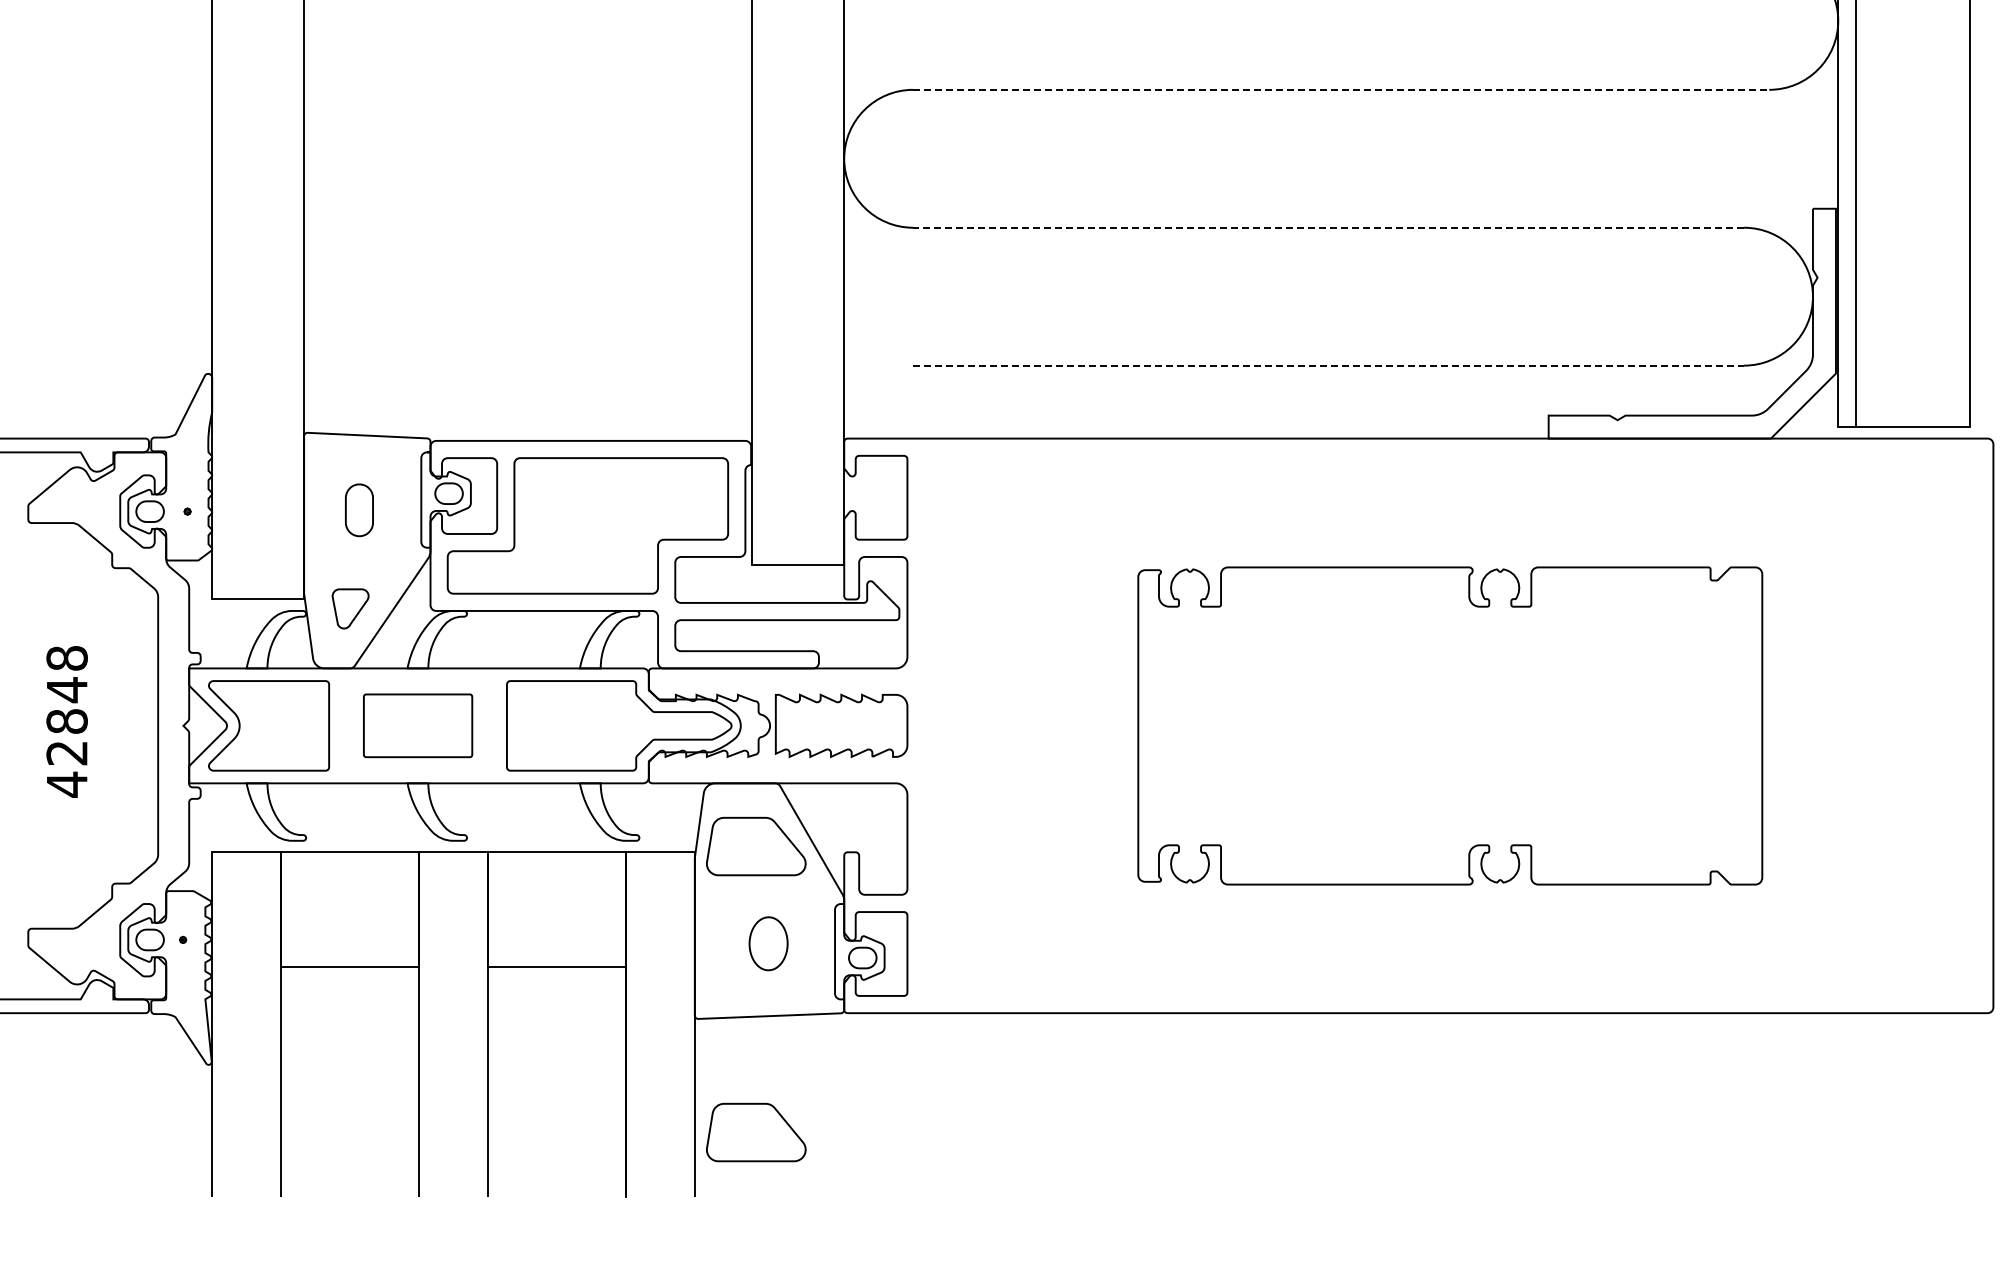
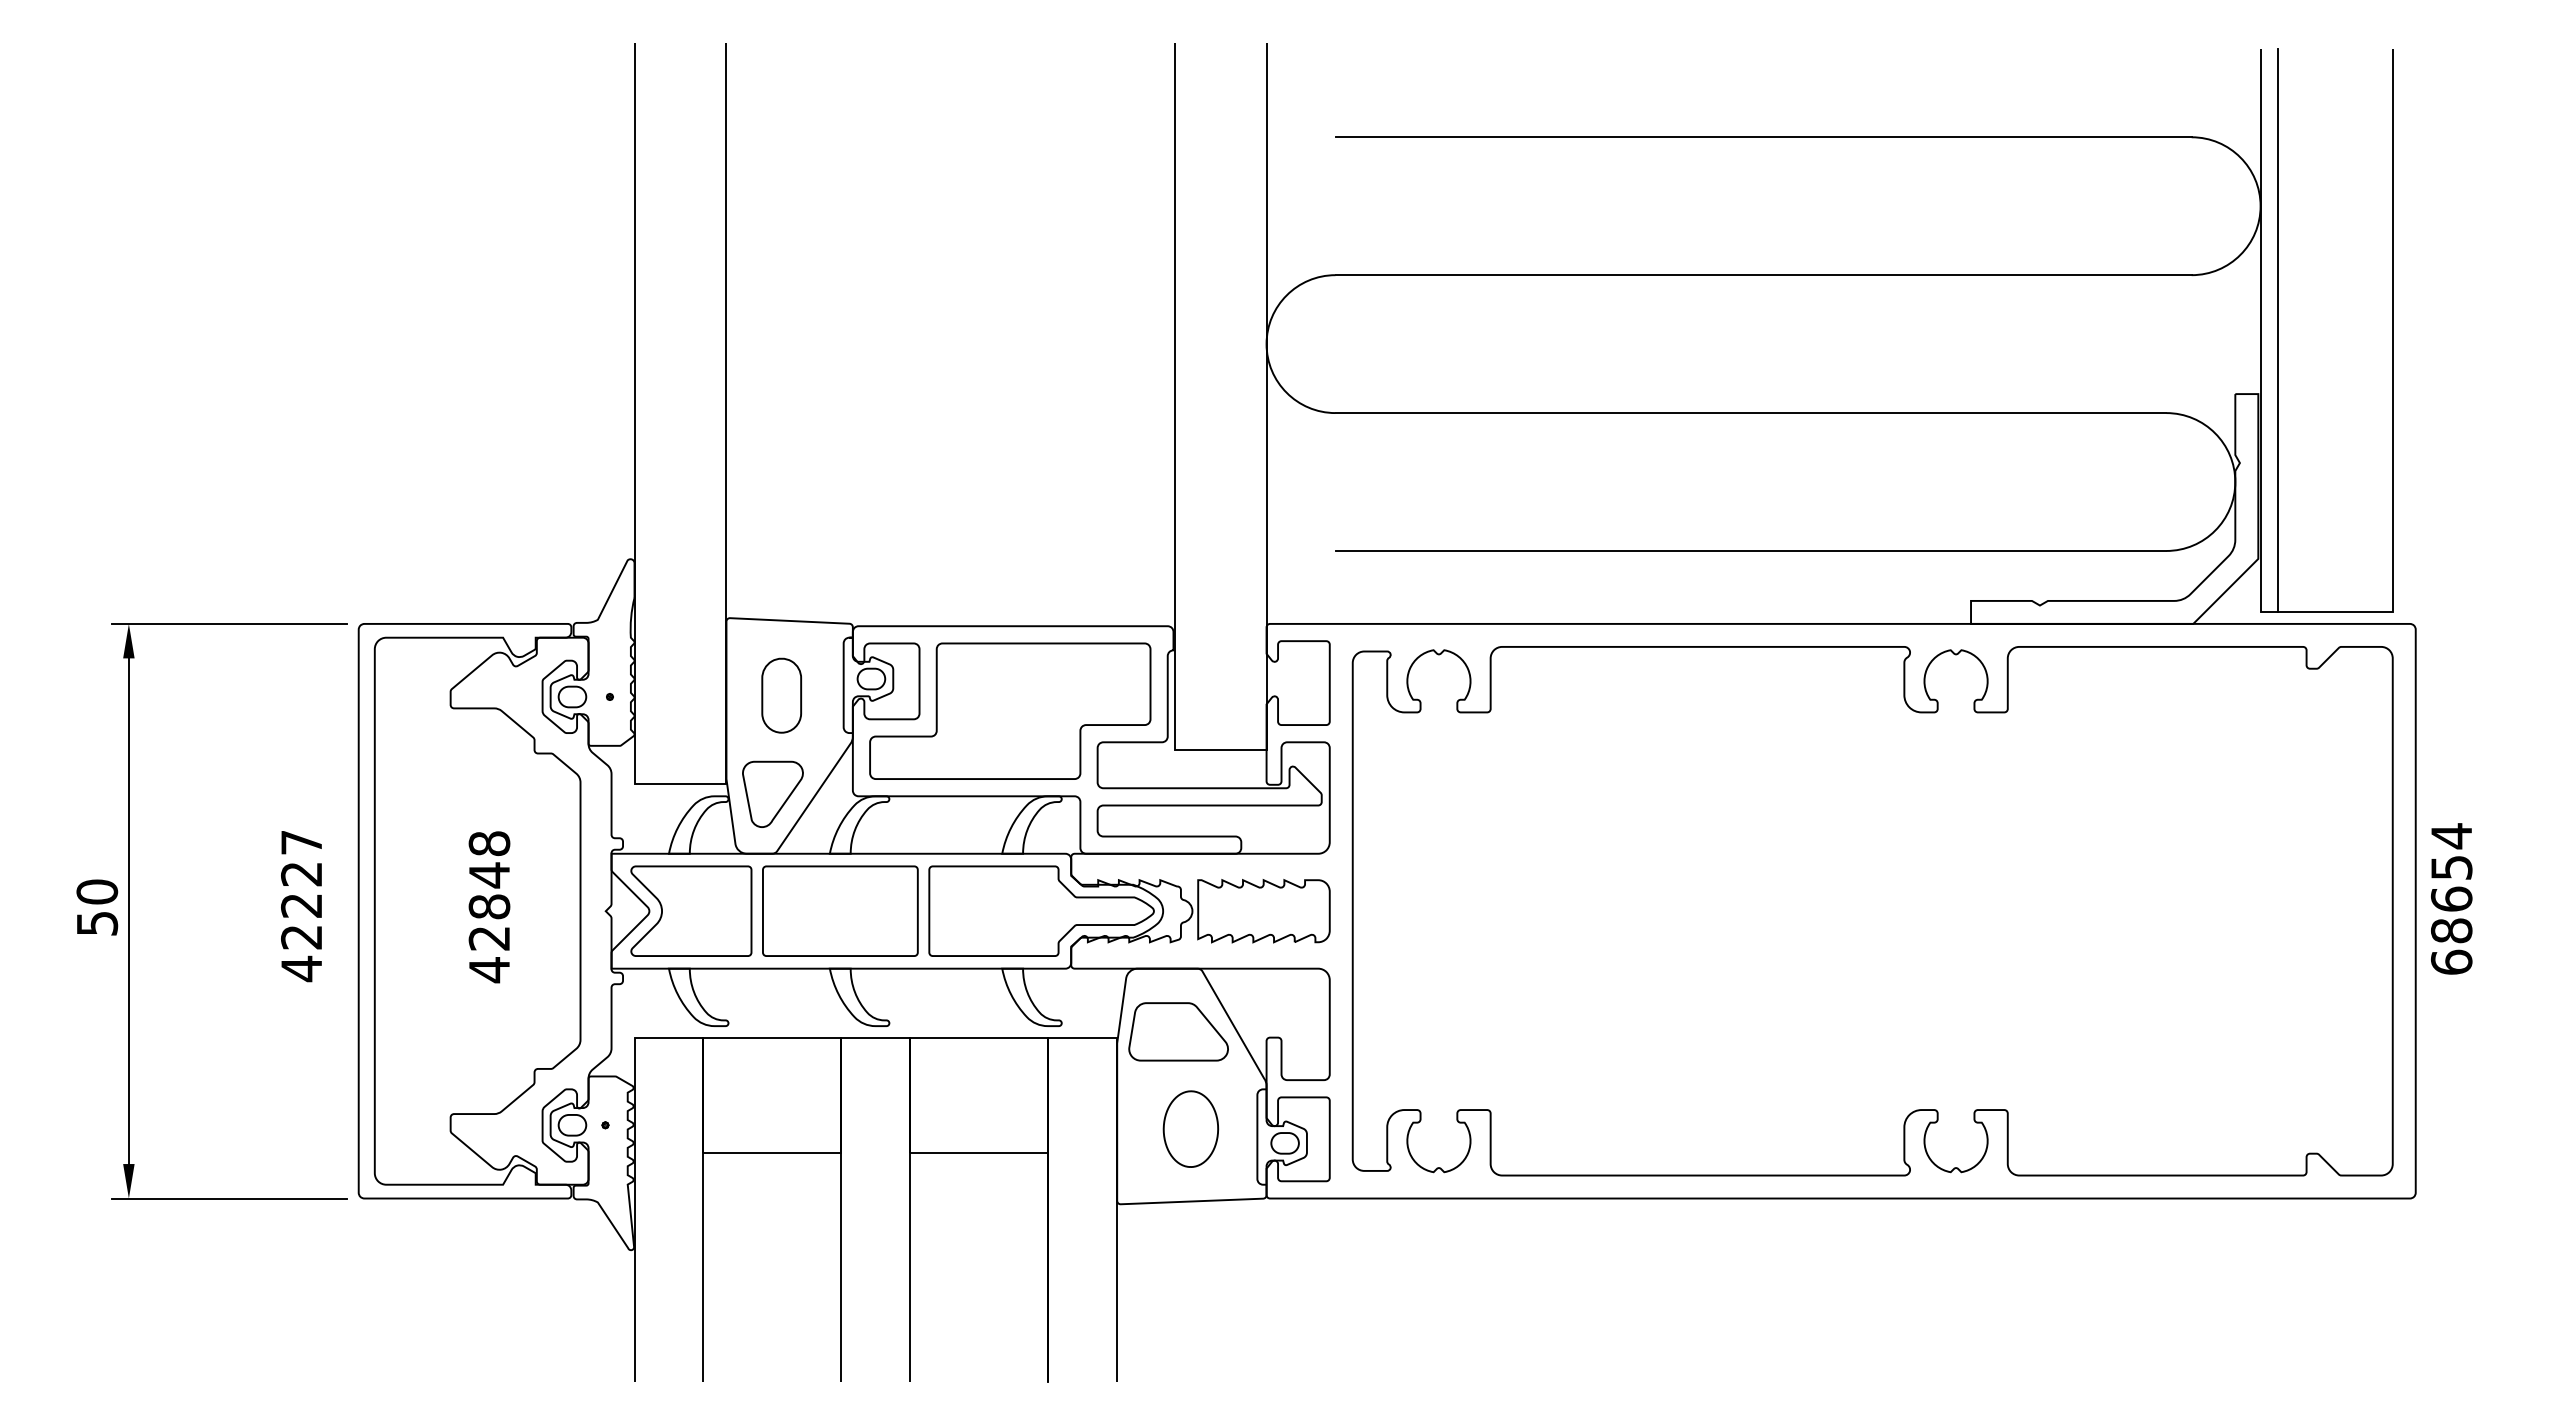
line: (1342, 90) -> (1764, 275), dashed -> solid
line: (1328, 228) -> (1750, 413), dashed -> solid
line: (1329, 365) -> (1751, 550), dashed -> solid
part: (359, 510) -> (781, 695), size x1.43
part: (350, 608) -> (772, 793), size x1.67
part: (418, 725) -> (840, 910), size x1.43
part: (1450, 726) -> (1872, 911), size x1.67
part: (768, 943) -> (1190, 1128), size x1.43
part: (756, 1132) -> (1178, 1317), removed

